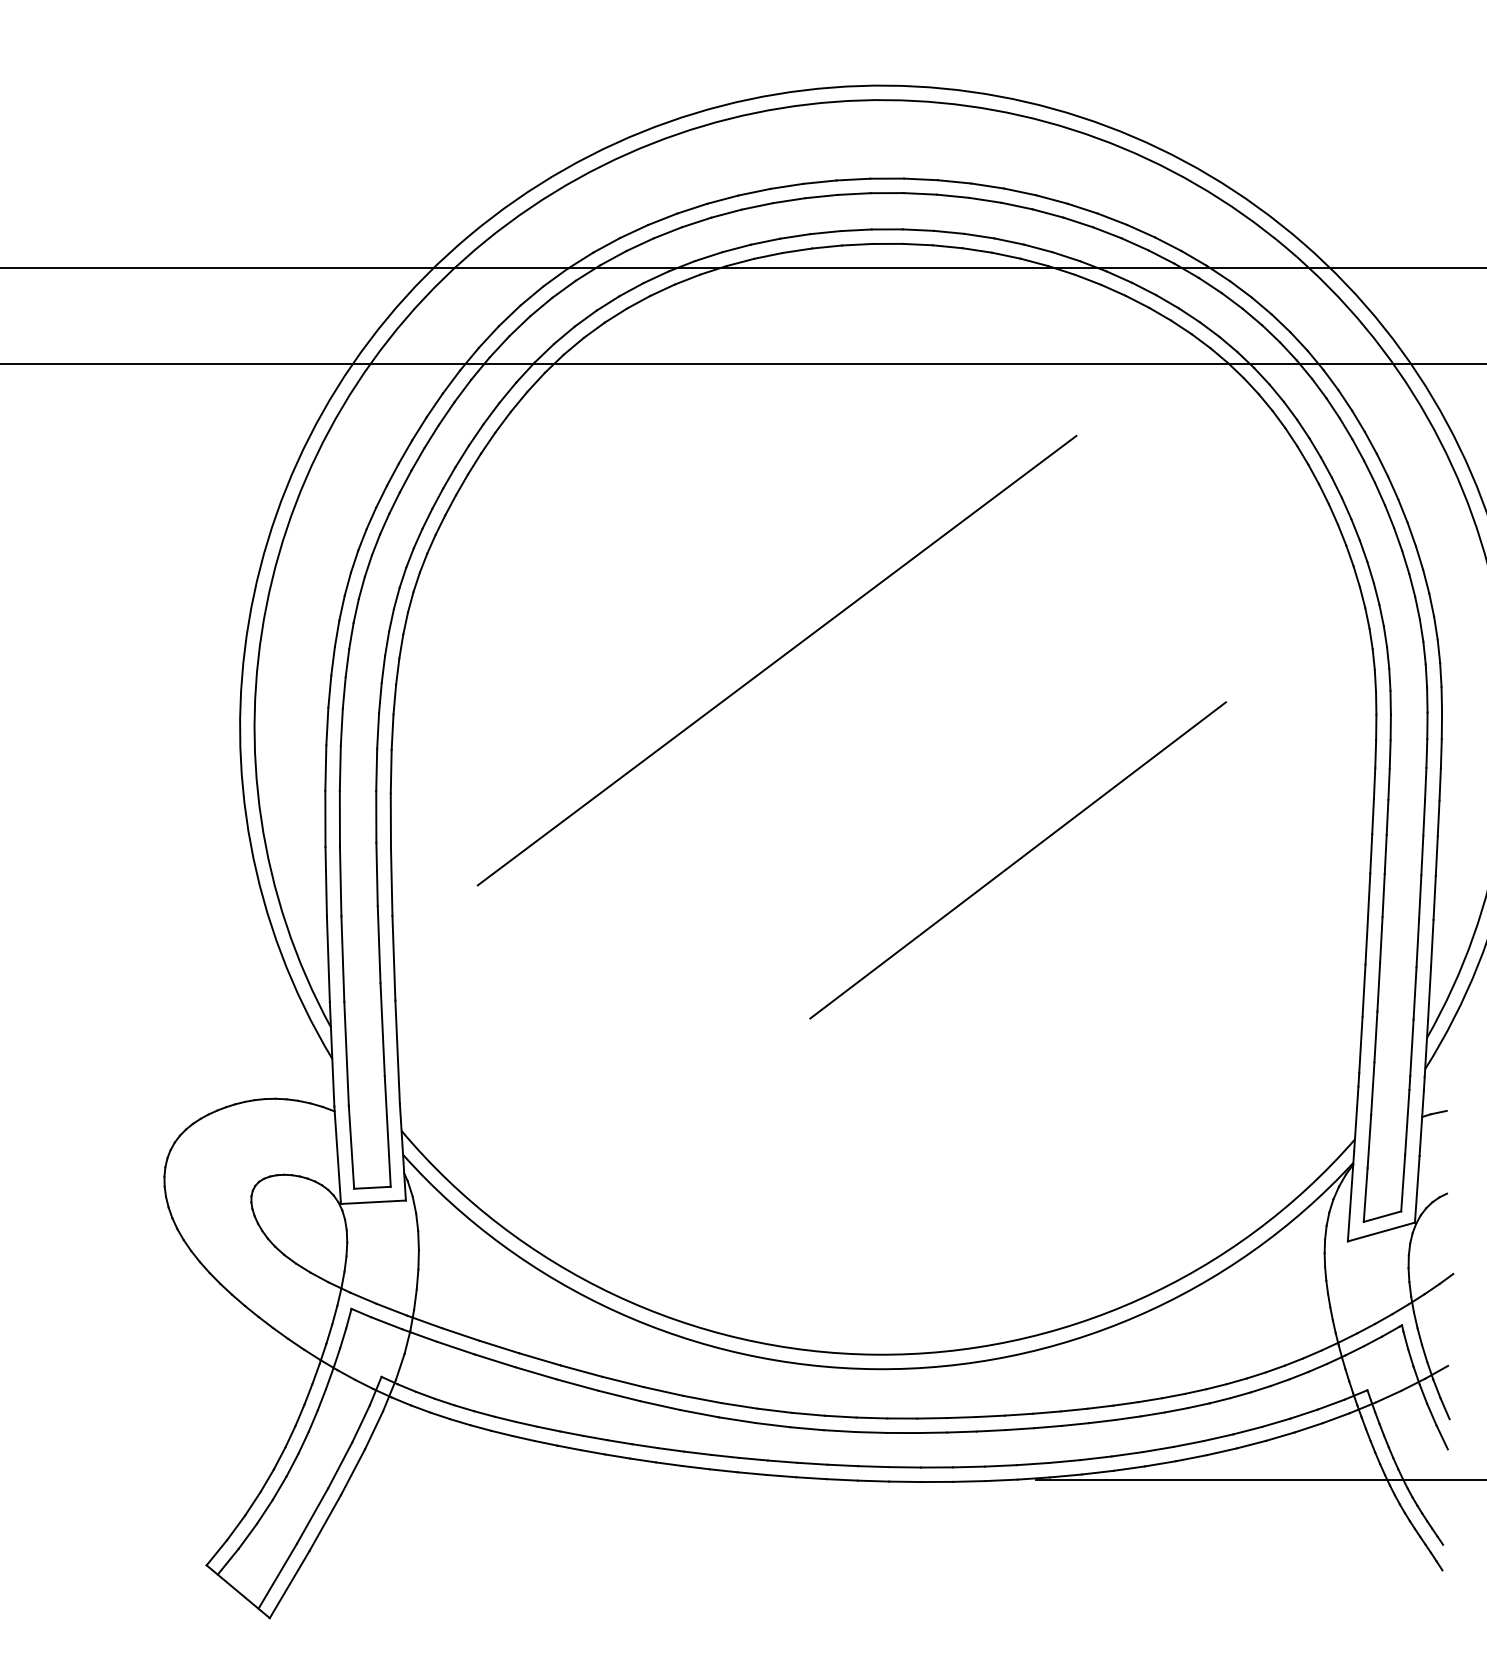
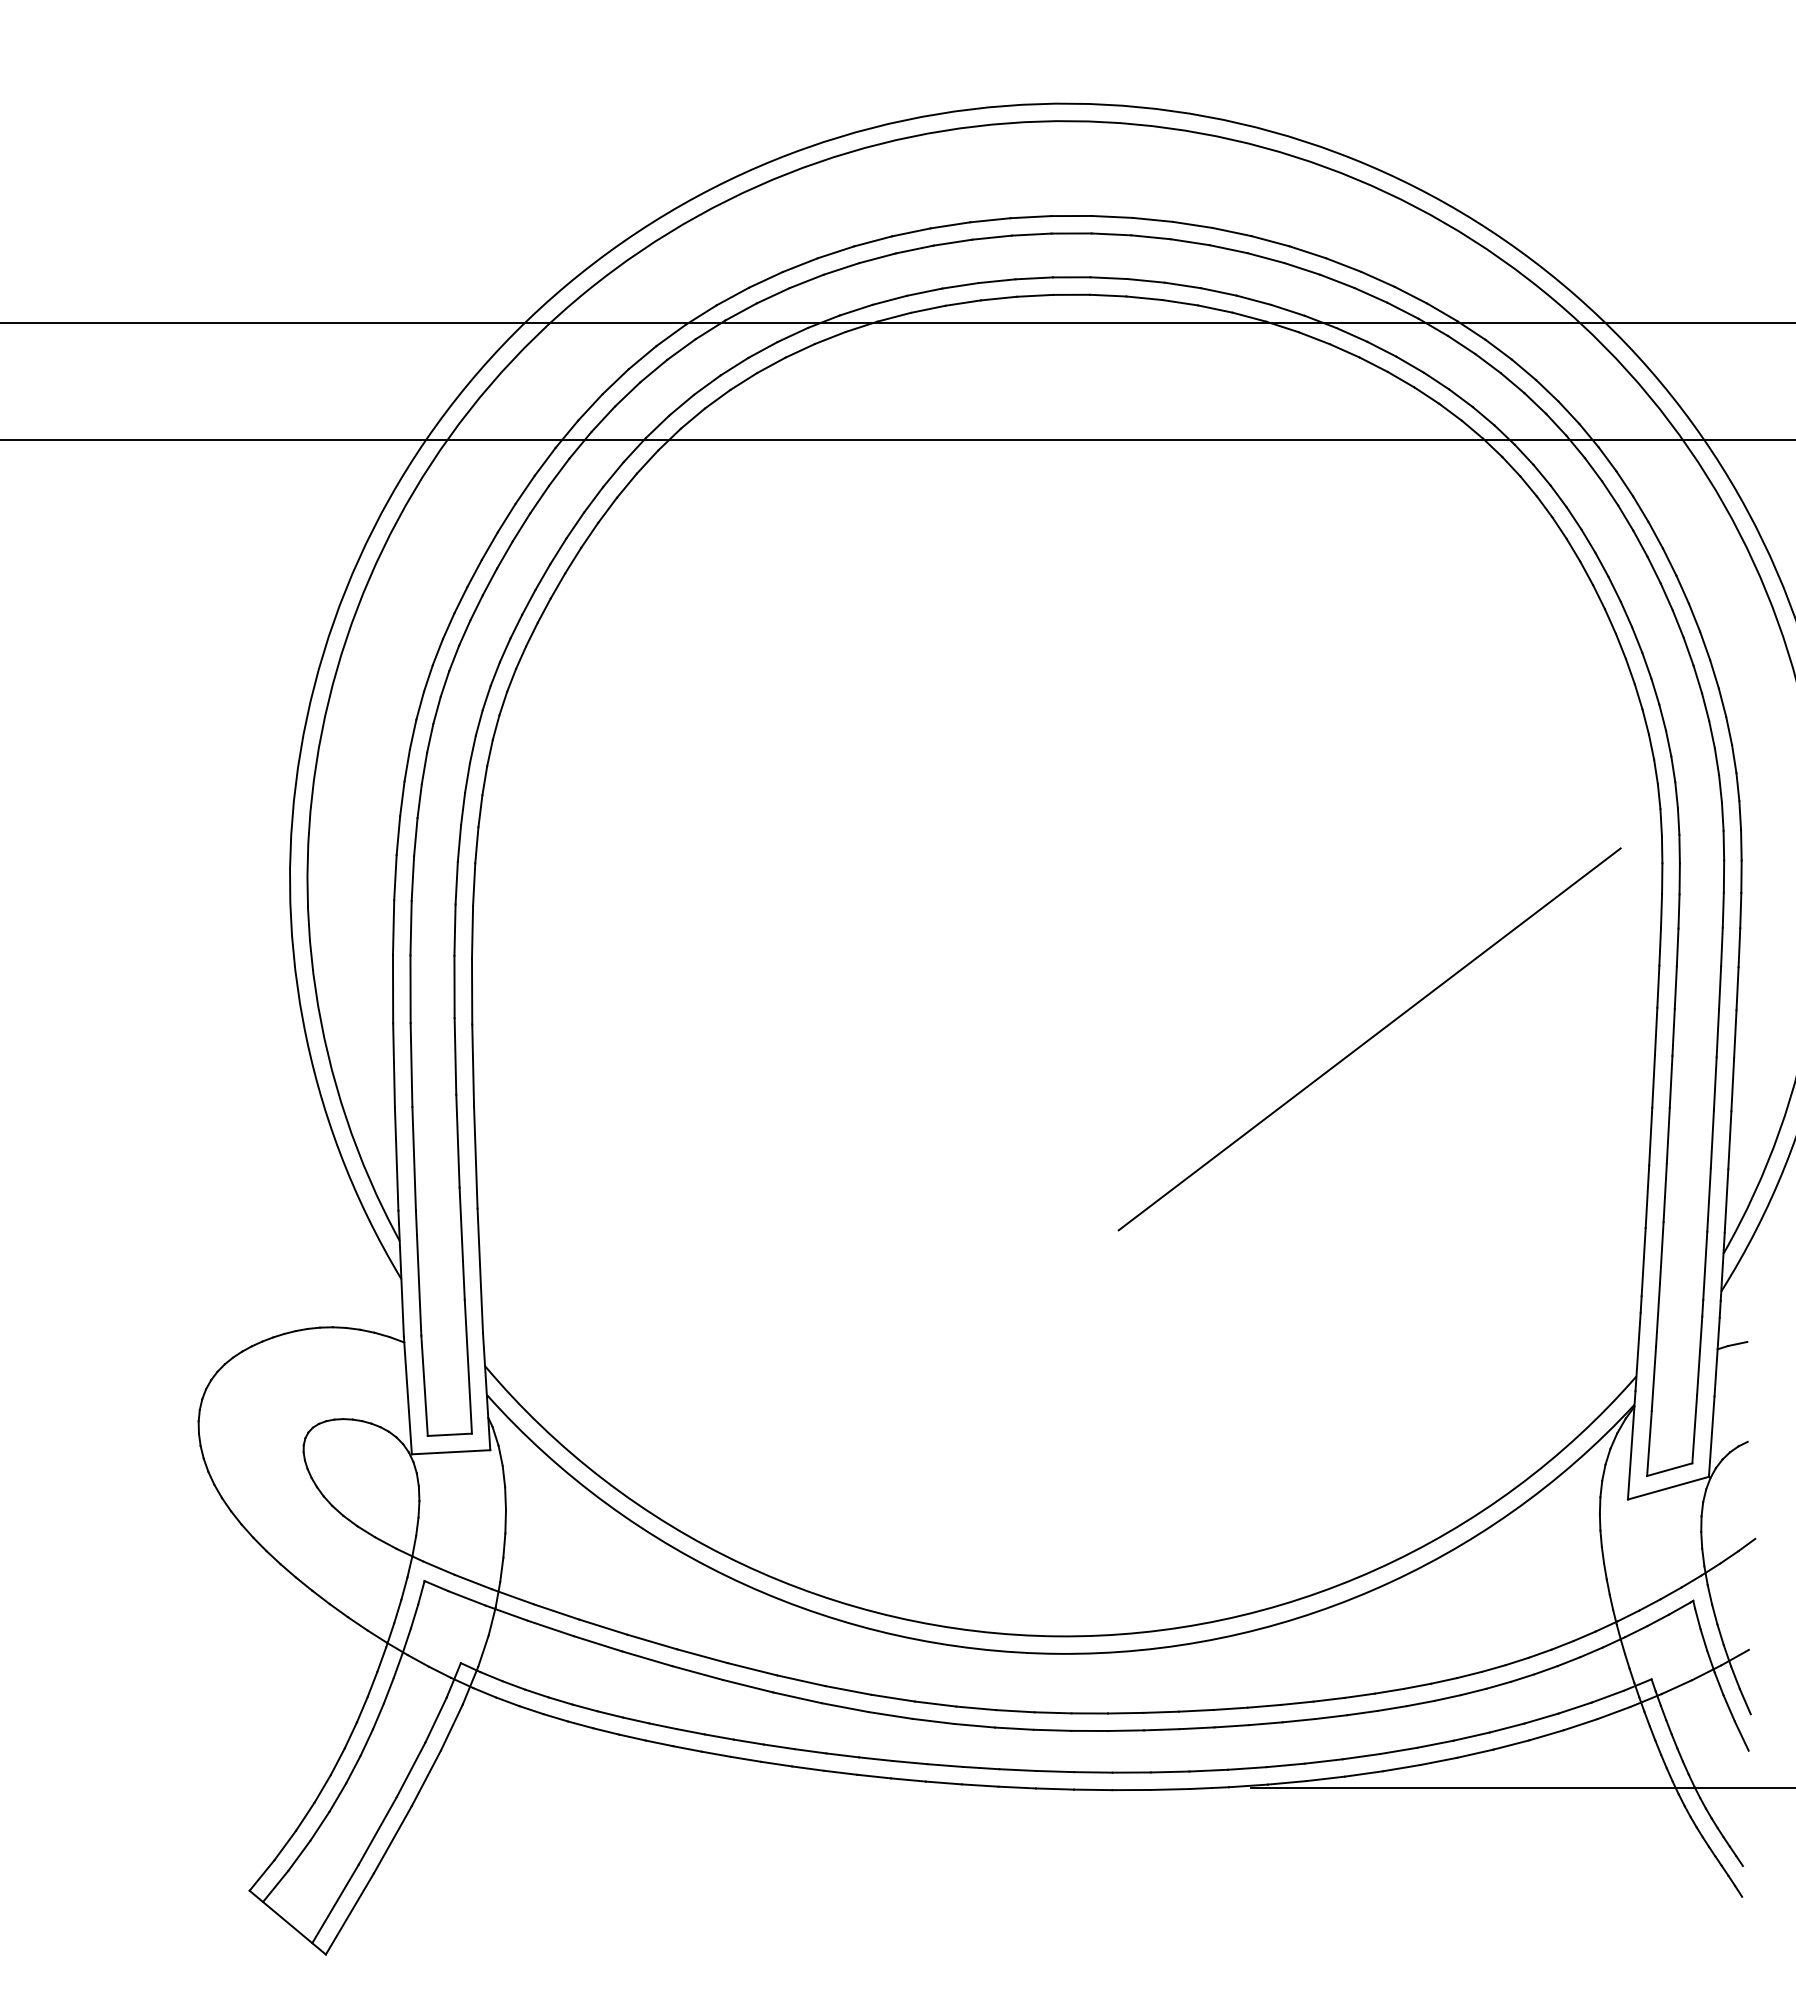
line: (777, 660) -> (938, 797), removed
line: (1017, 860) -> (1369, 1039), moved

